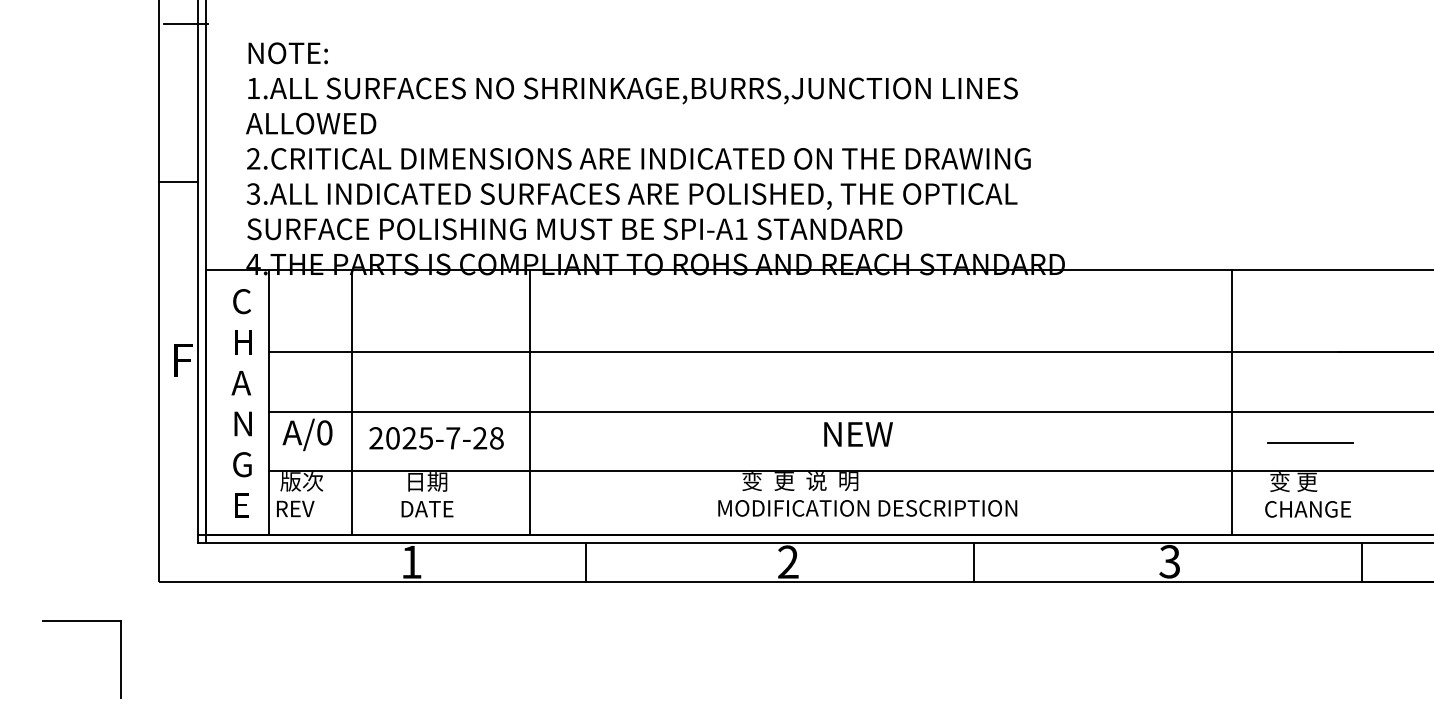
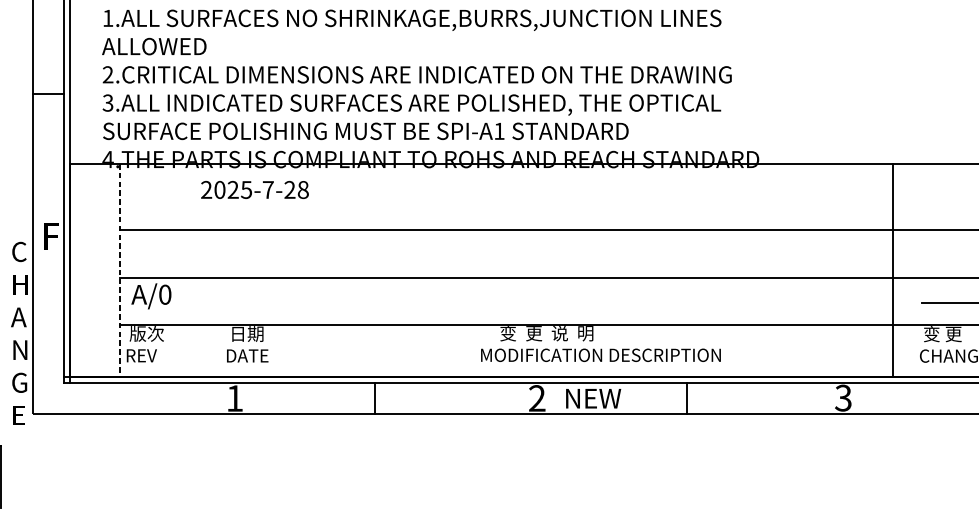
line: (268, 402) -> (120, 270), solid -> dashed
line: (351, 402) -> (186, 270), removed
line: (530, 402) -> (330, 270), removed
text: (241, 403) -> (18, 333), moved
text: (858, 434) -> (593, 398), moved
text: (436, 438) -> (254, 190), moved

